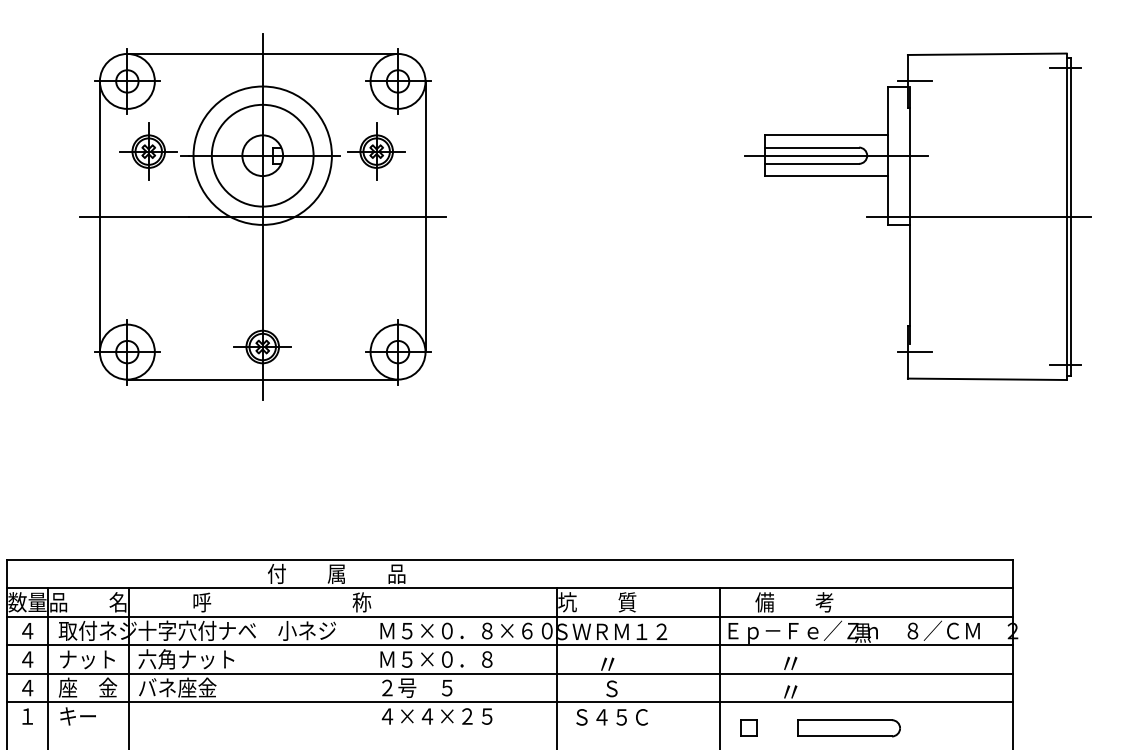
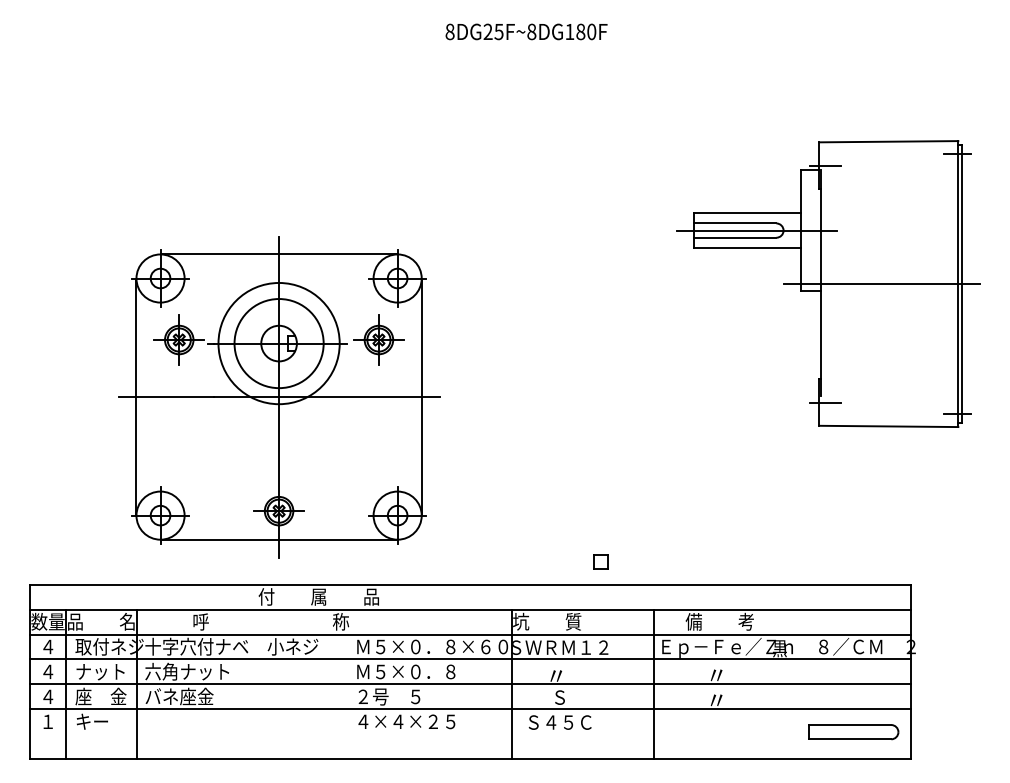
part: (263, 217) -> (279, 397), moved
part: (748, 727) -> (600, 561), moved
part: (848, 728) -> (853, 732), moved

